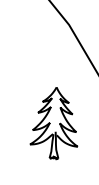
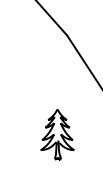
part: (54, 123) -> (57, 134), size x0.7

